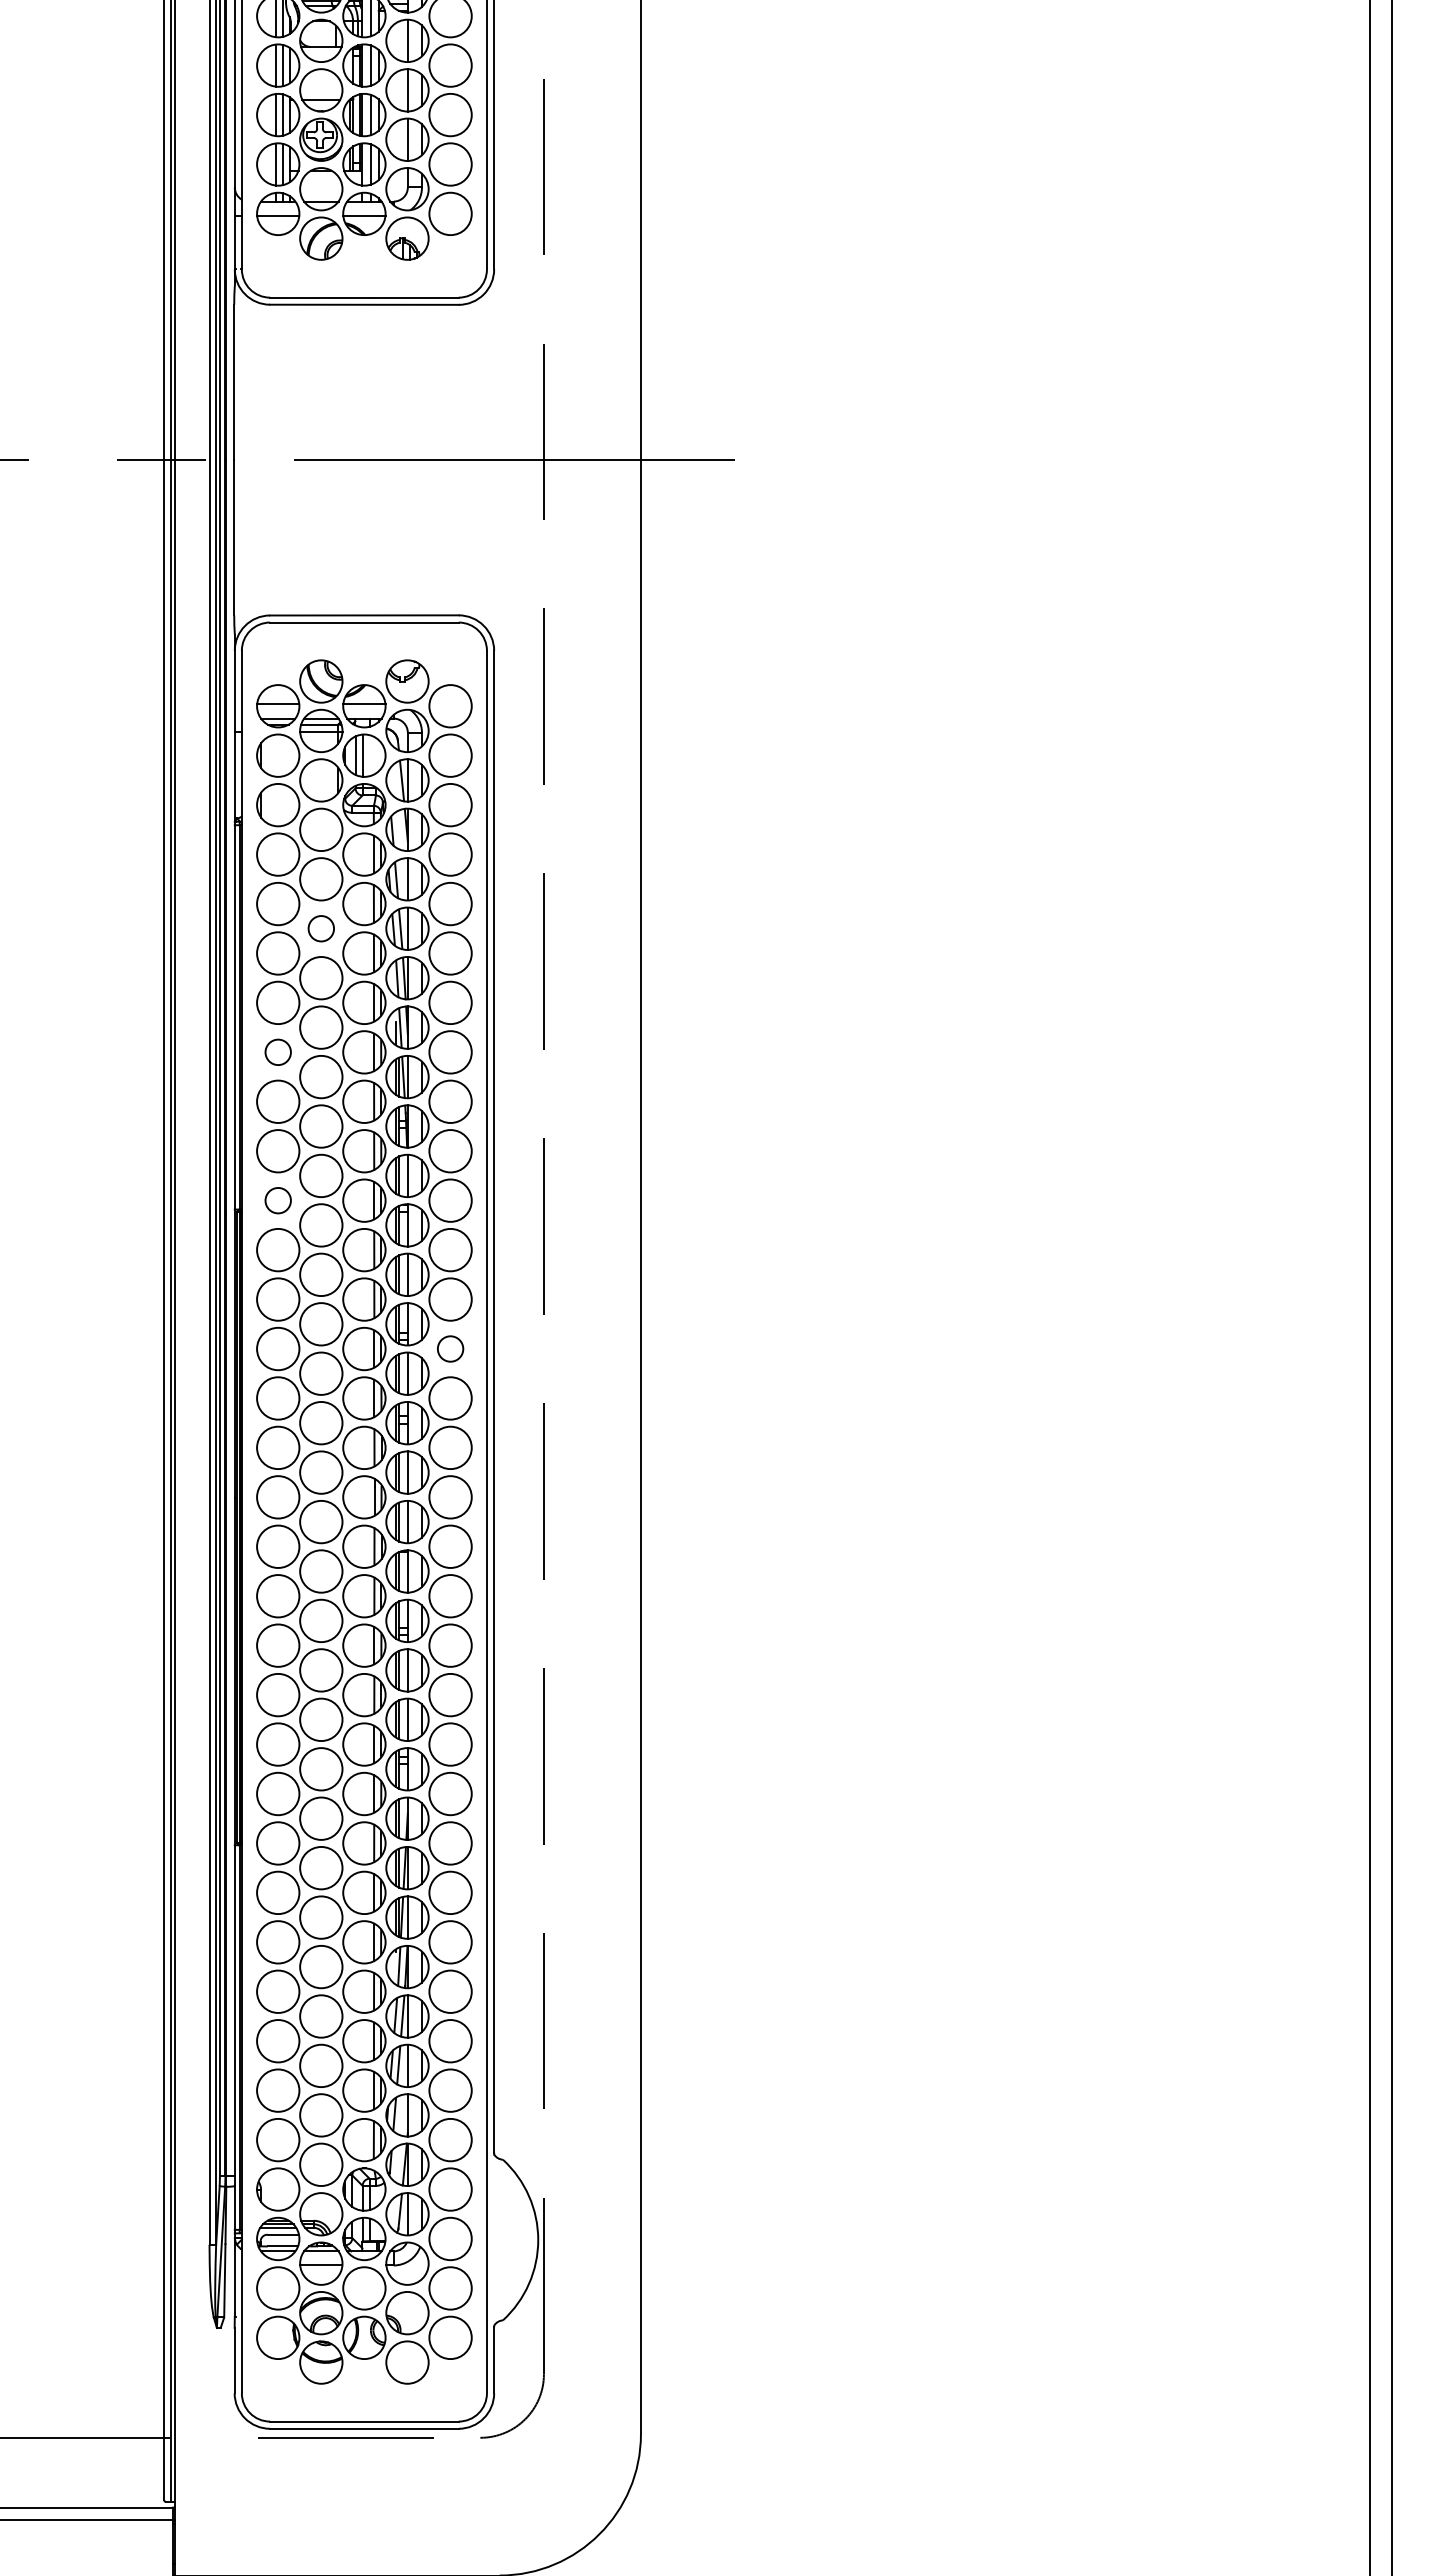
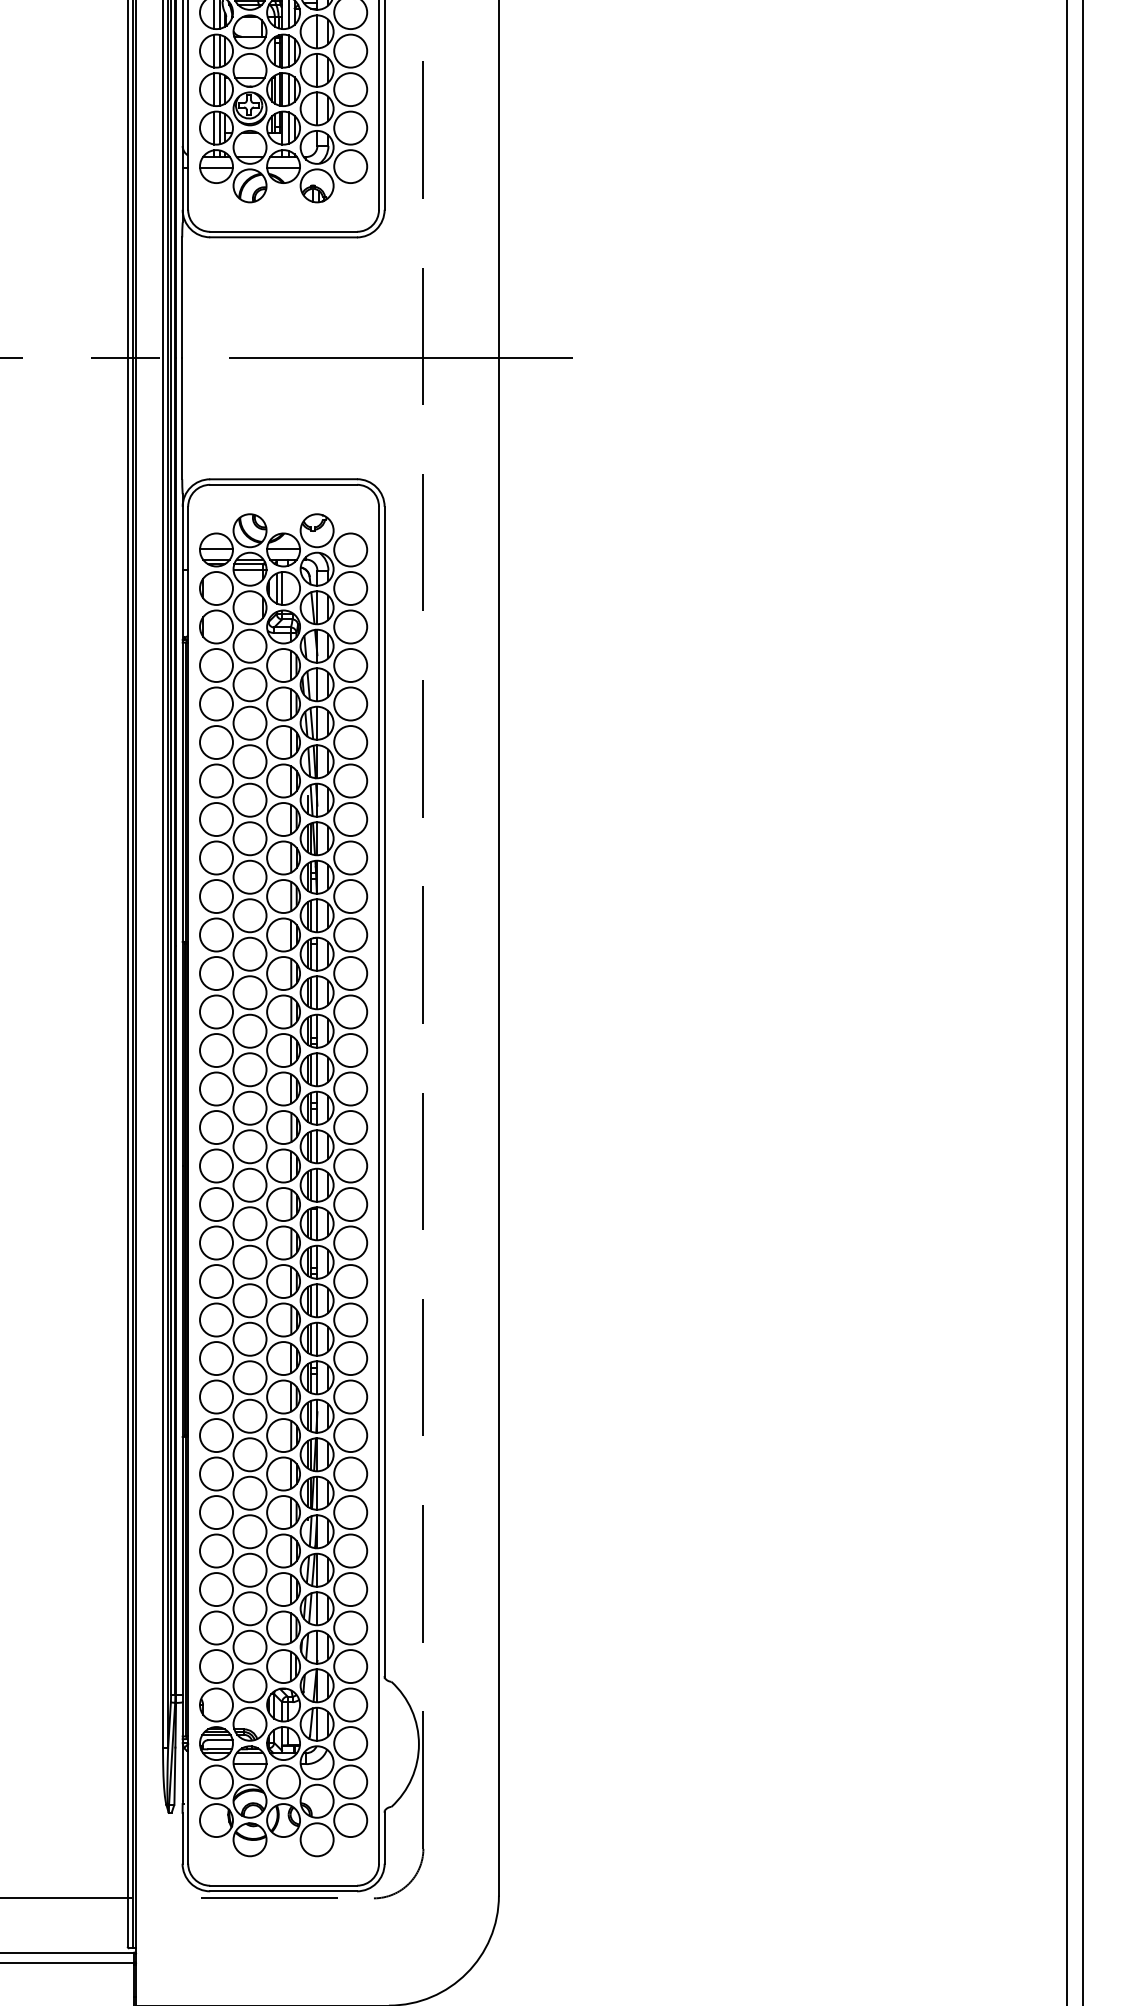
circle: (321, 928) -> (250, 723), size x1.67
circle: (278, 1052) -> (216, 819), size x1.67
circle: (278, 1200) -> (216, 934), size x1.67
circle: (450, 1348) -> (350, 1050), size x1.67

